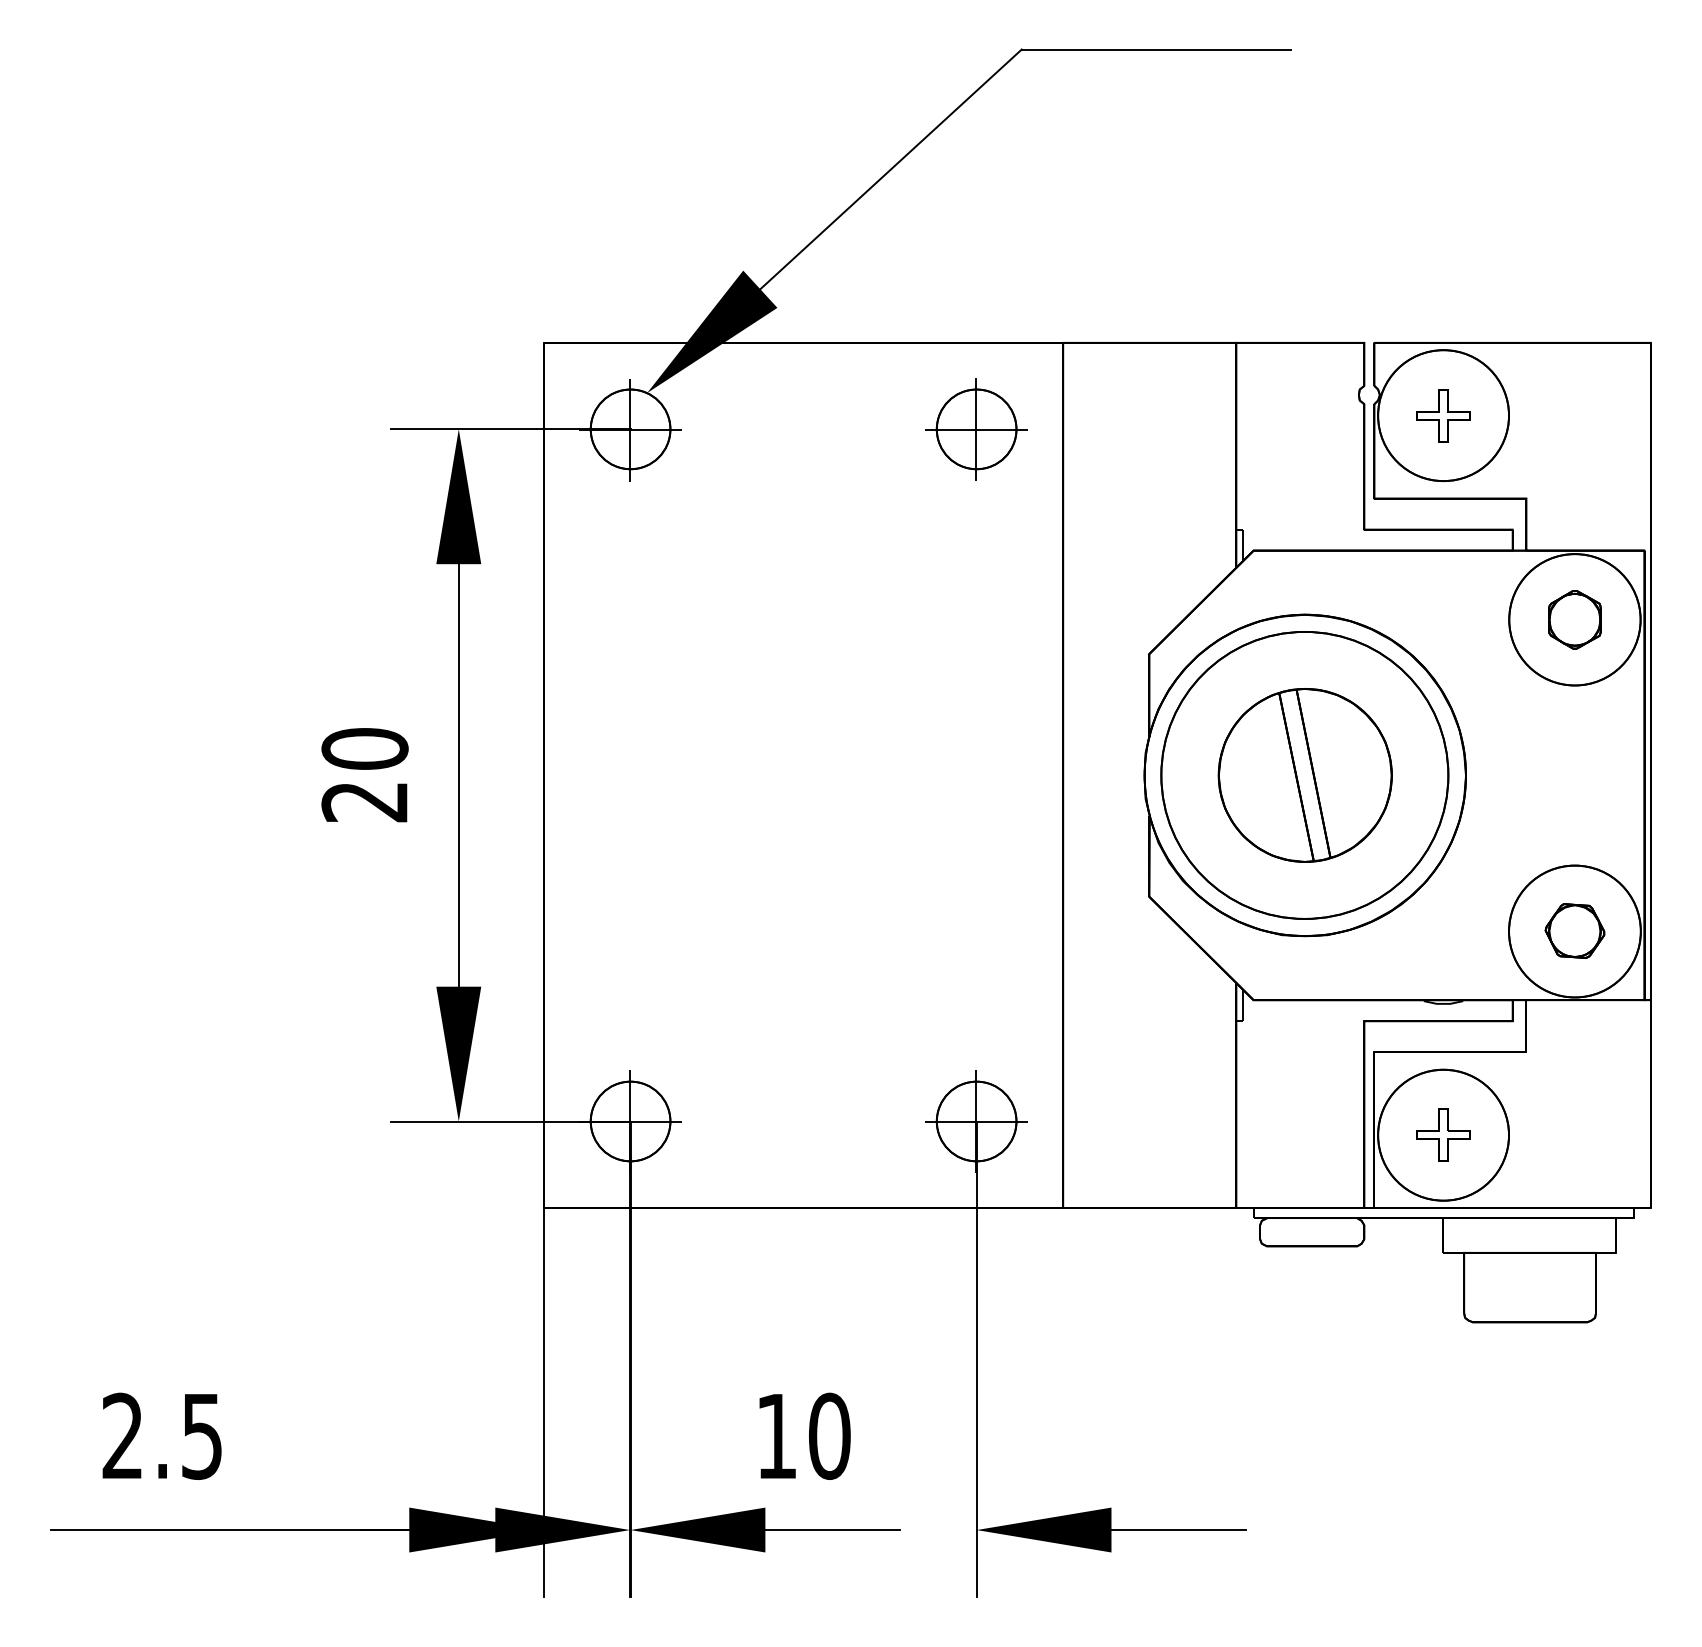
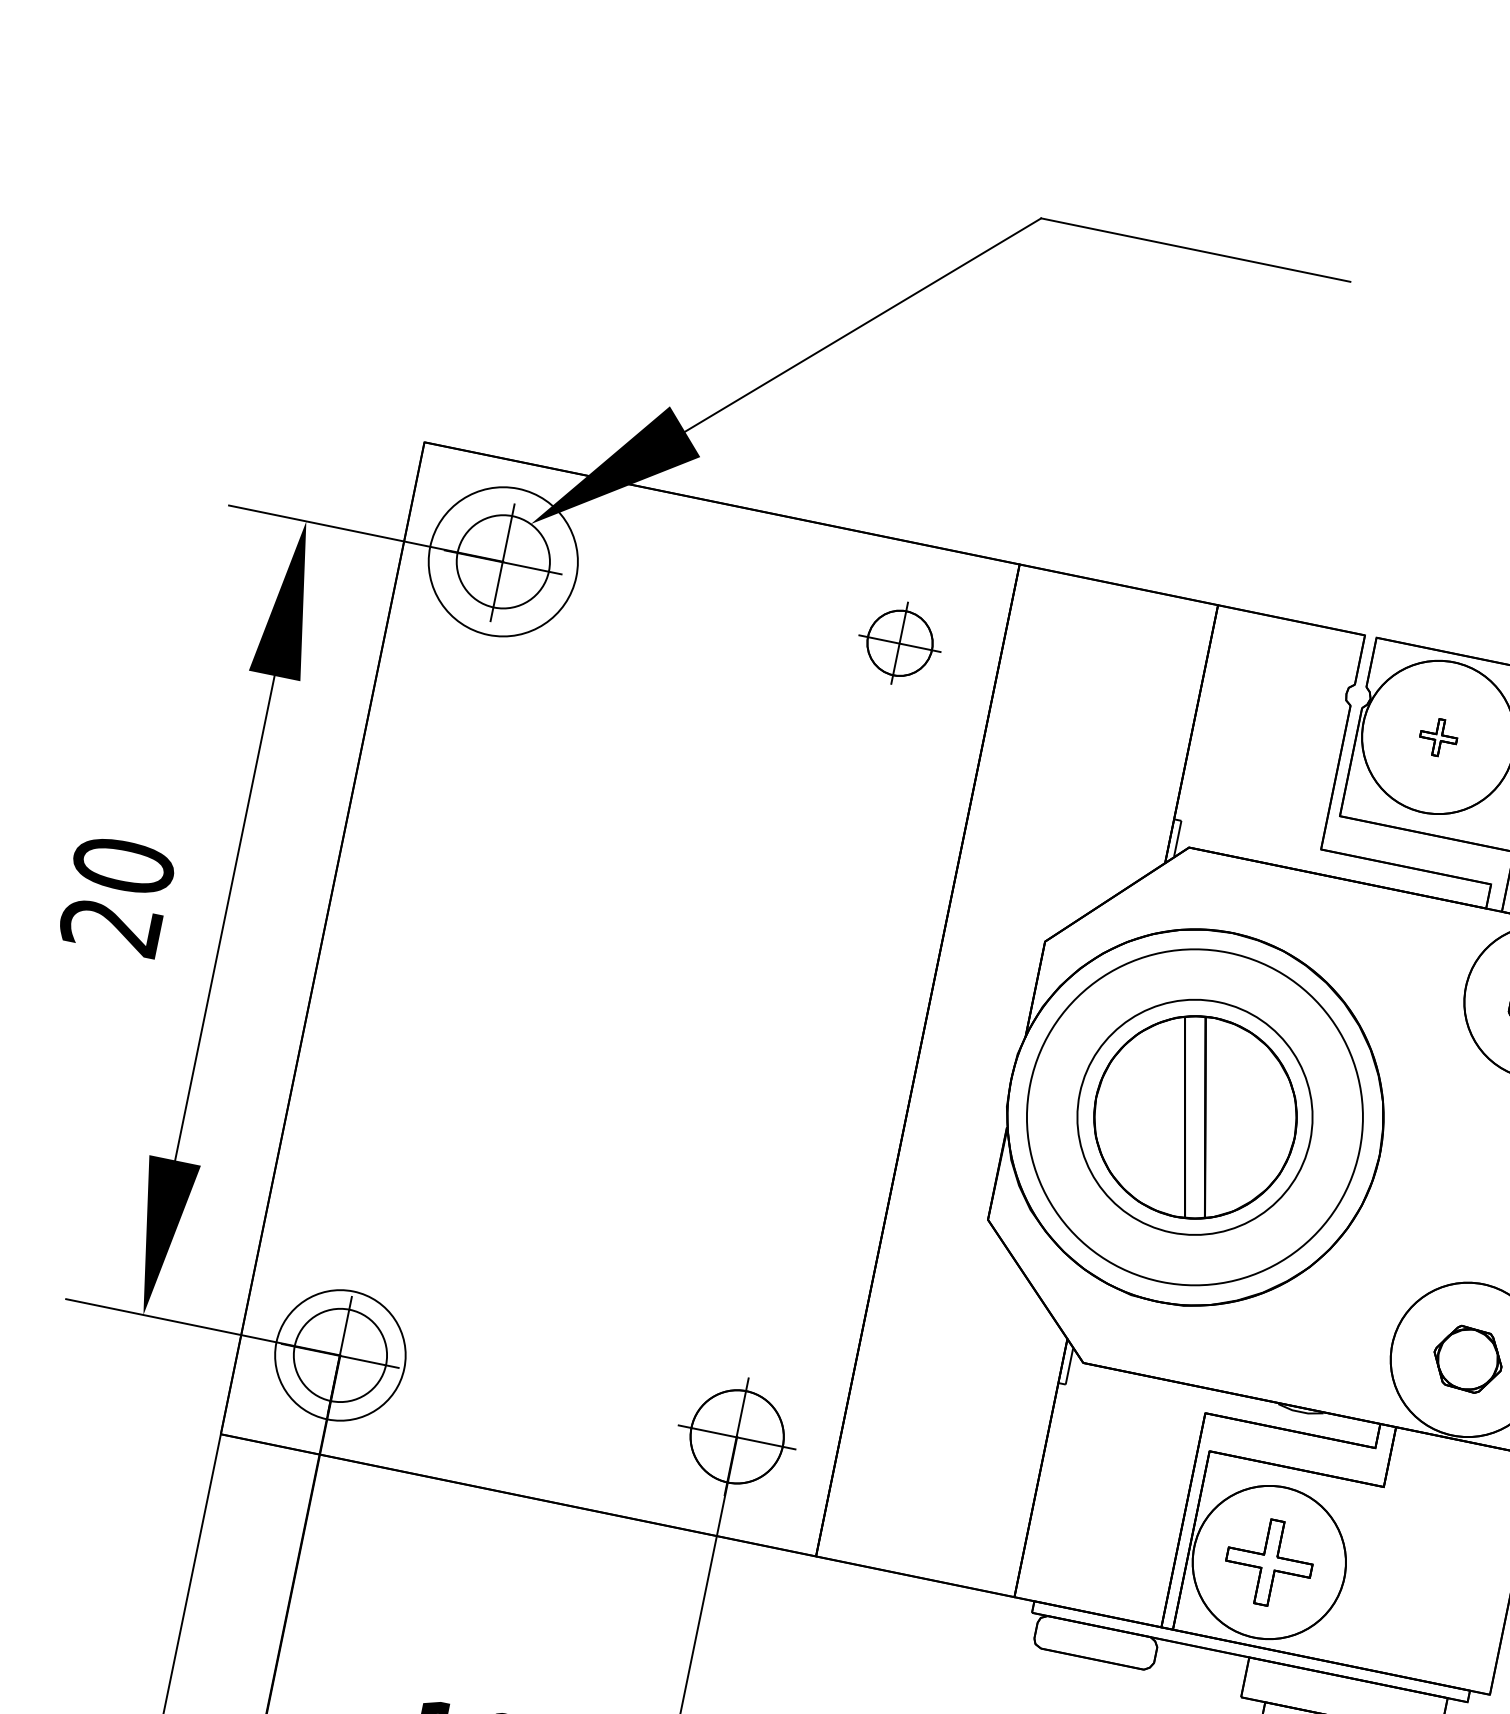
part: (1443, 415) -> (1438, 737), size x0.6
circle: (630, 429) -> (503, 561), size x1.6
part: (976, 429) -> (899, 643), size x0.7
circle: (1304, 774) -> (1194, 1116), size x0.7
circle: (630, 1121) -> (340, 1355), size x1.4
part: (1443, 1134) -> (1269, 1561), size x1.4

